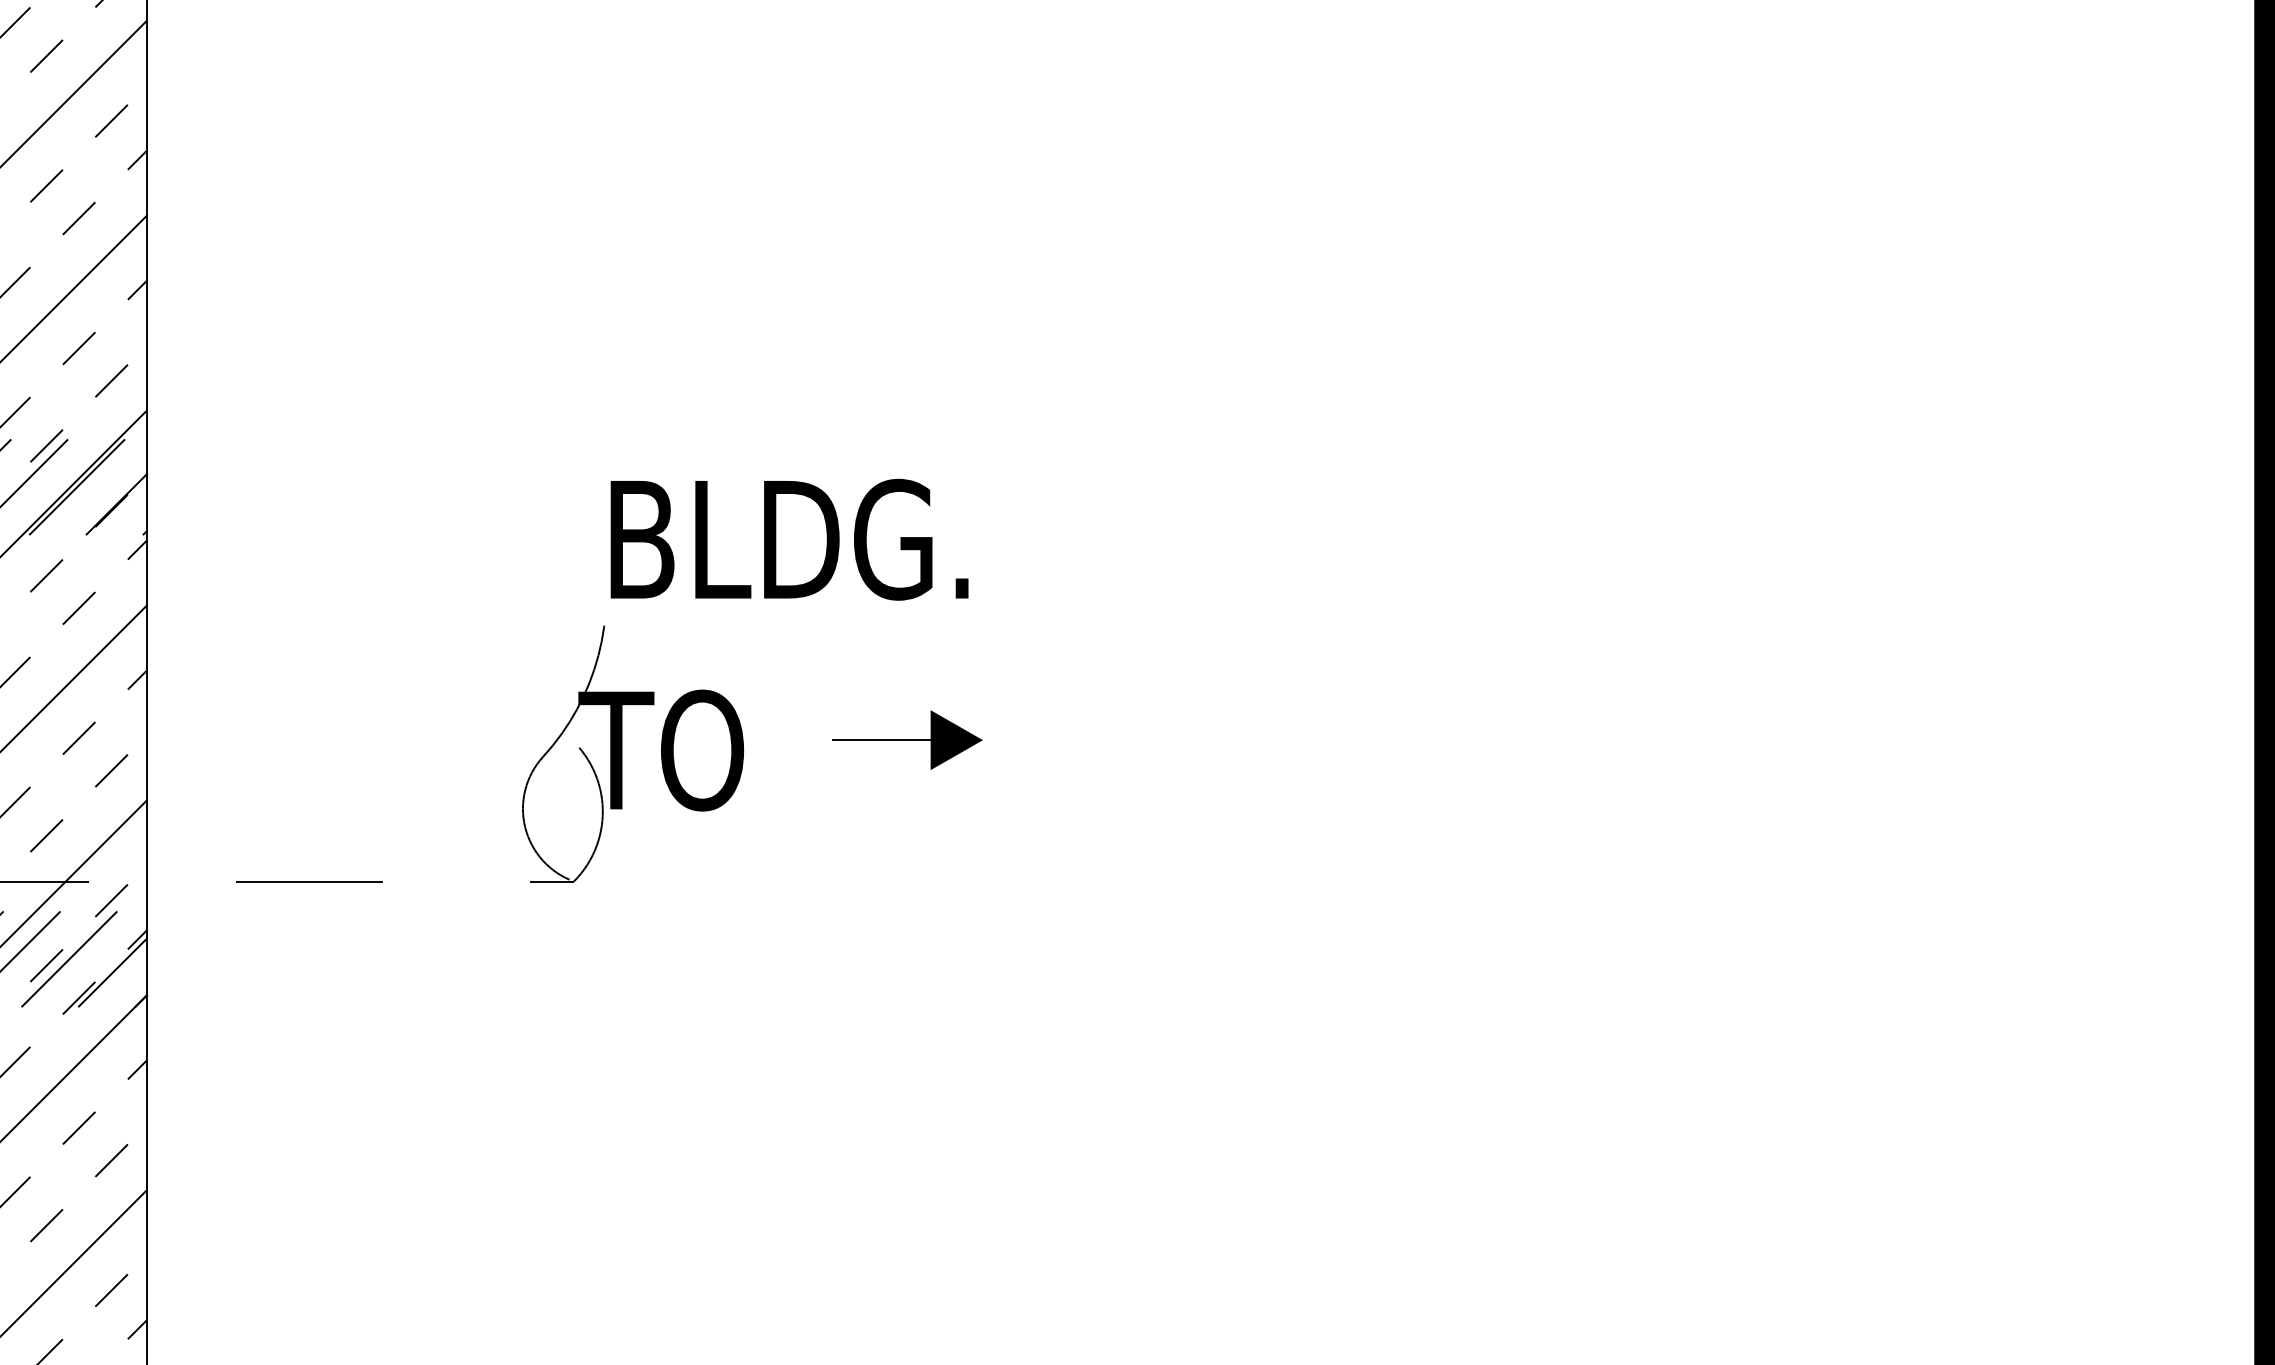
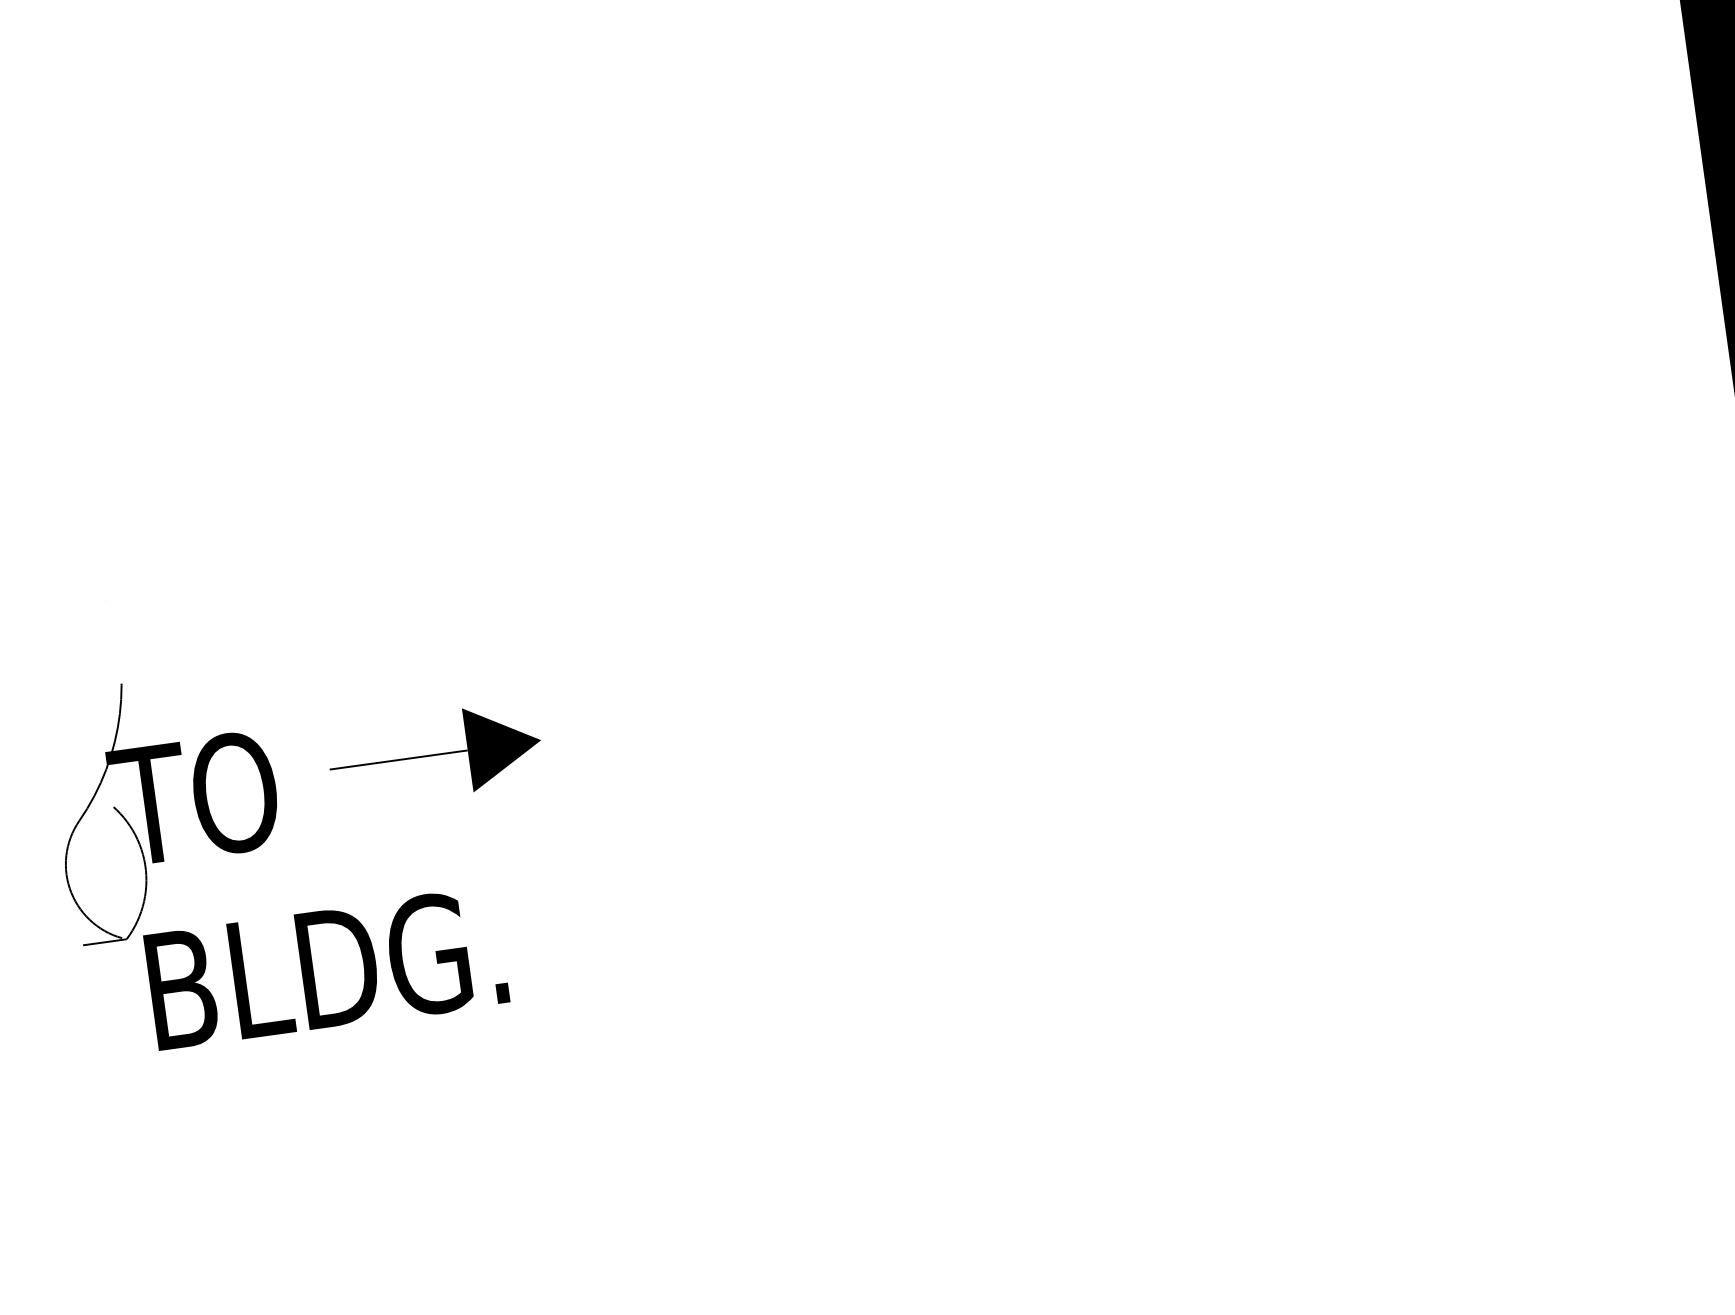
text: (789, 539) -> (326, 968), moved
part: (907, 739) -> (435, 754), size x1.43

